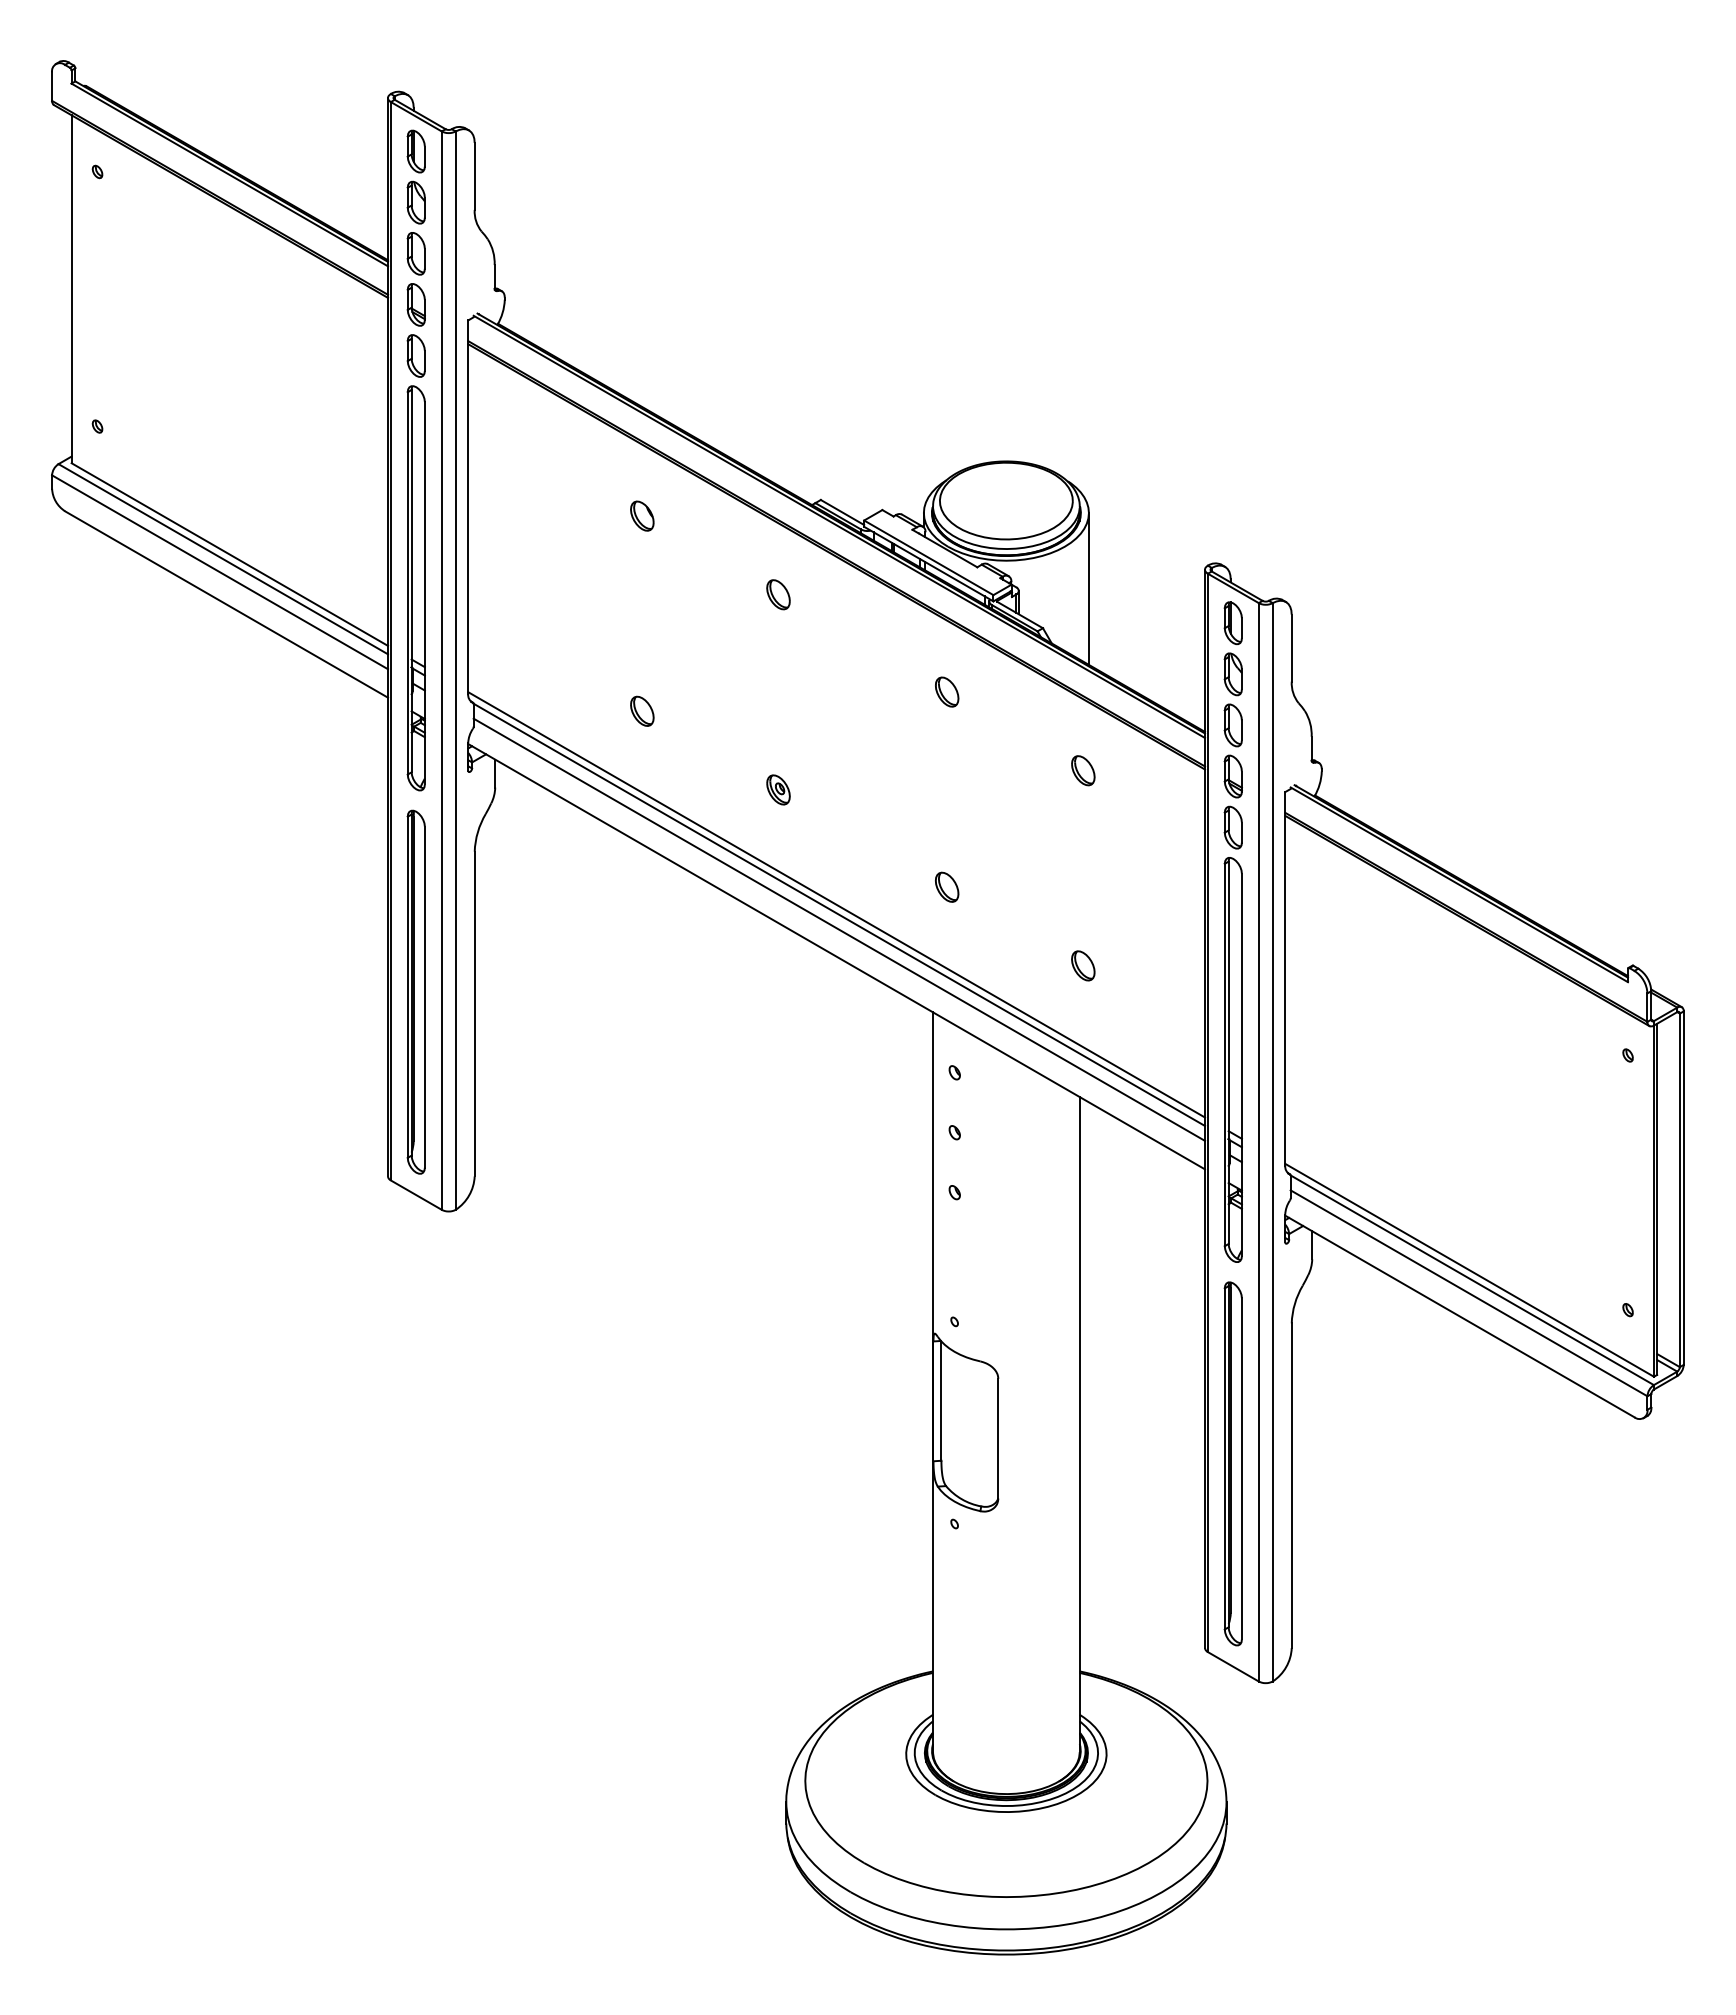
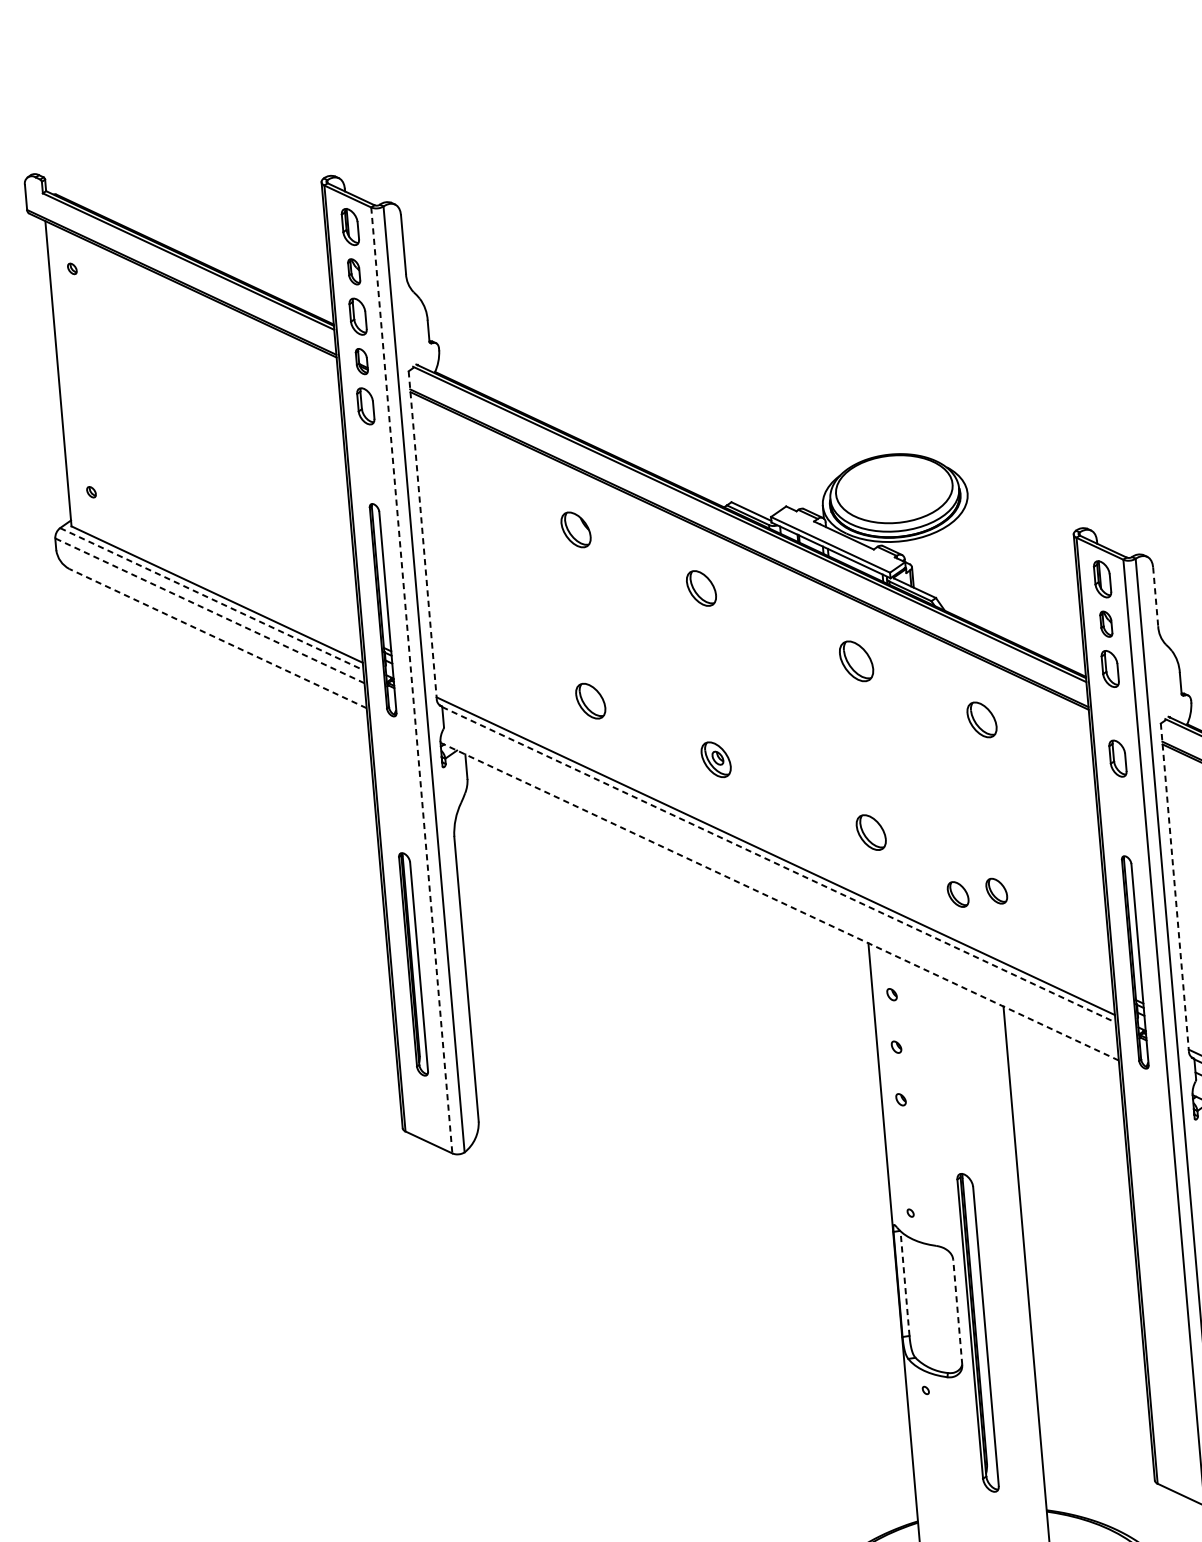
part: (415, 202) -> (353, 271), size x0.7
part: (415, 304) -> (361, 361), size x0.7
line: (468, 507) -> (422, 535), solid -> dashed
part: (642, 515) -> (576, 529), size x1.4
line: (223, 559) -> (211, 599), solid -> dashed
line: (220, 572) -> (210, 611), solid -> dashed
part: (415, 588) -> (382, 610), size x0.6
line: (1088, 588) -> (972, 559), removed
part: (778, 594) -> (701, 588), size x1.4
line: (226, 604) -> (218, 638), solid -> dashed
line: (1291, 648) -> (1155, 597), solid -> dashed
line: (441, 671) -> (411, 681), solid -> dashed
part: (1232, 674) -> (1105, 624), size x0.7
part: (947, 691) -> (856, 660), size x1.6
part: (642, 710) -> (590, 700), size x1.4
part: (1083, 770) -> (982, 719), size x1.4
part: (1232, 776) -> (1113, 713), removed
part: (778, 789) -> (716, 759), size x1.4
part: (947, 886) -> (871, 831), size x1.4
line: (839, 915) -> (779, 865), solid -> dashed
line: (839, 929) -> (780, 877), removed
line: (836, 956) -> (779, 901), solid -> dashed
part: (1039, 965) -> (958, 894), added
line: (1285, 978) -> (1175, 887), solid -> dashed
part: (415, 991) -> (412, 963), size x0.7
part: (1232, 1059) -> (1134, 962), size x0.6
line: (941, 1401) -> (905, 1283), solid -> dashed
line: (998, 1438) -> (957, 1312), solid -> dashed
part: (1232, 1463) -> (977, 1332), moved

